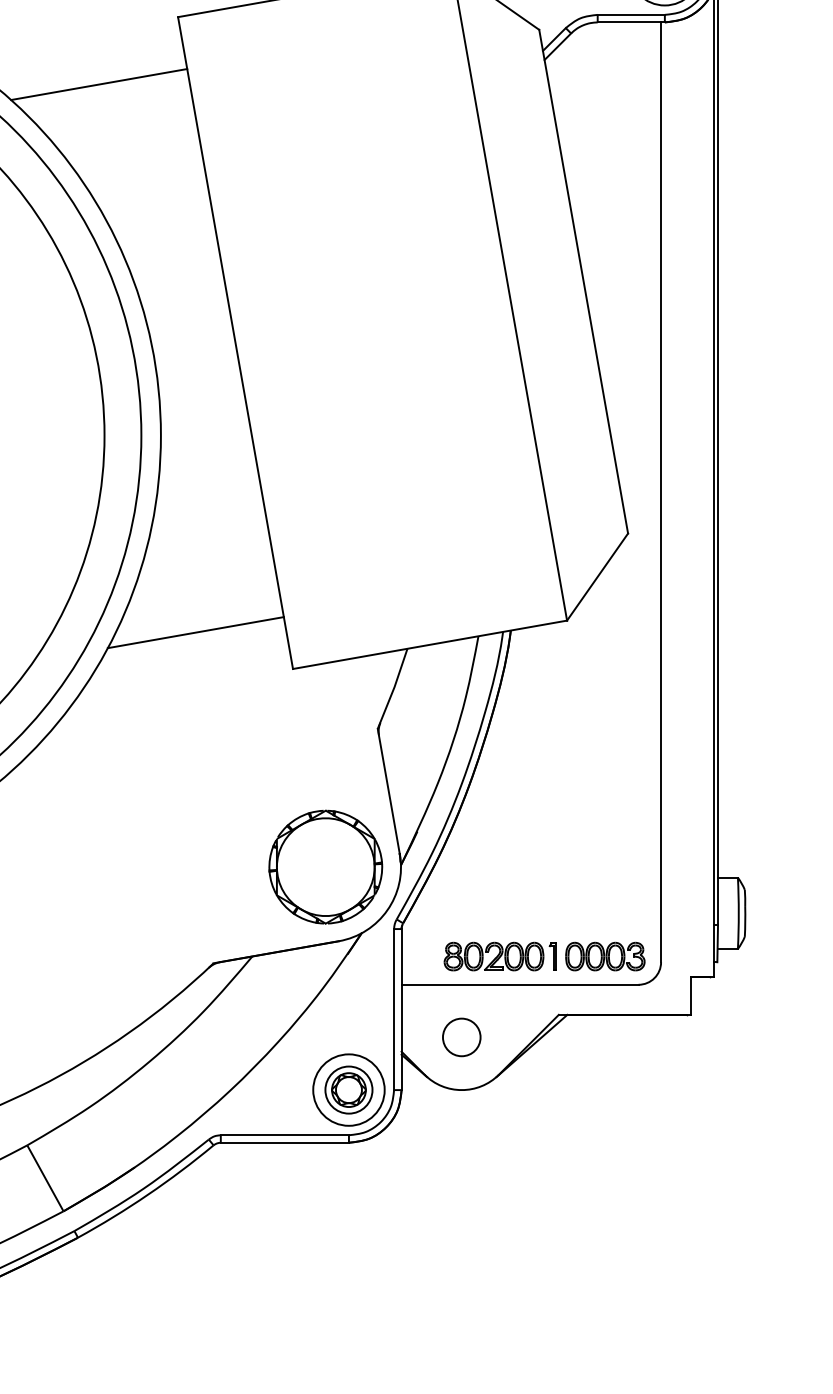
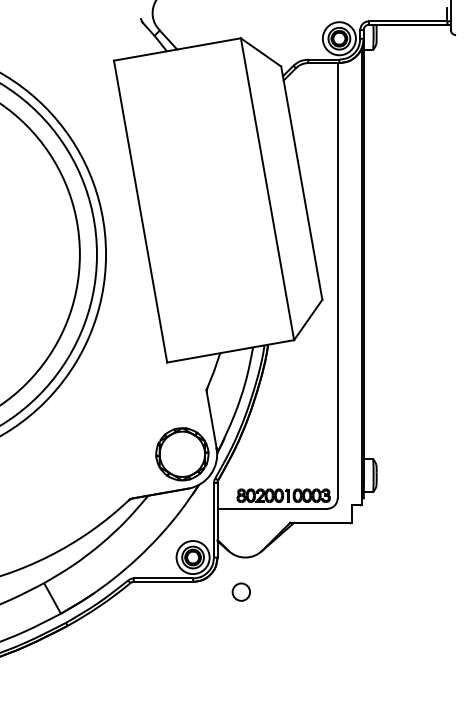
line: (99, 83) -> (77, 91), removed
line: (194, 632) -> (121, 345), removed
circle: (459, 1035) -> (240, 591), moved

